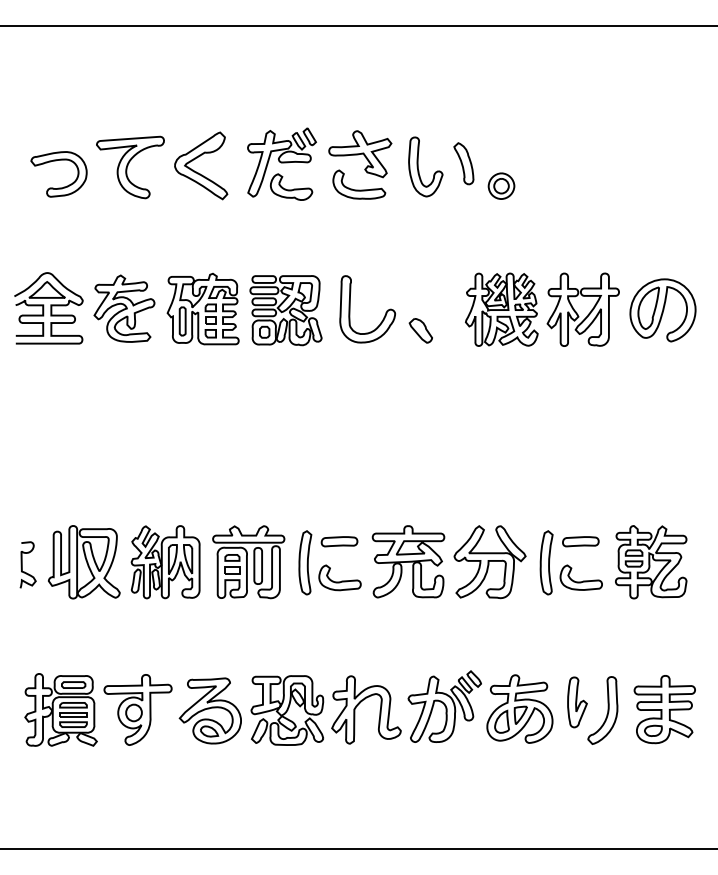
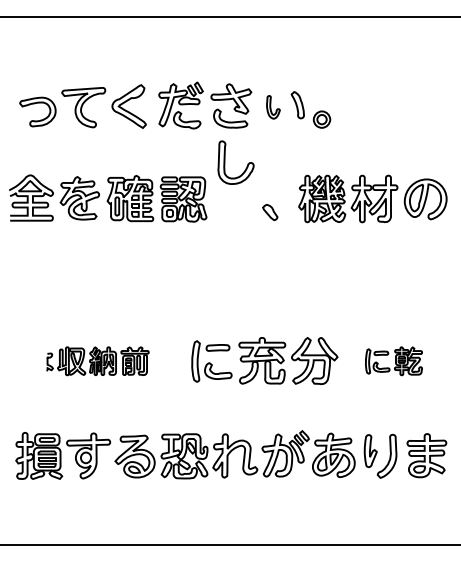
part: (425, 167) -> (273, 107), size x0.6
part: (351, 309) -> (225, 162), moved
part: (151, 562) -> (97, 361), size x0.6
part: (612, 562) -> (393, 361), size x0.6

